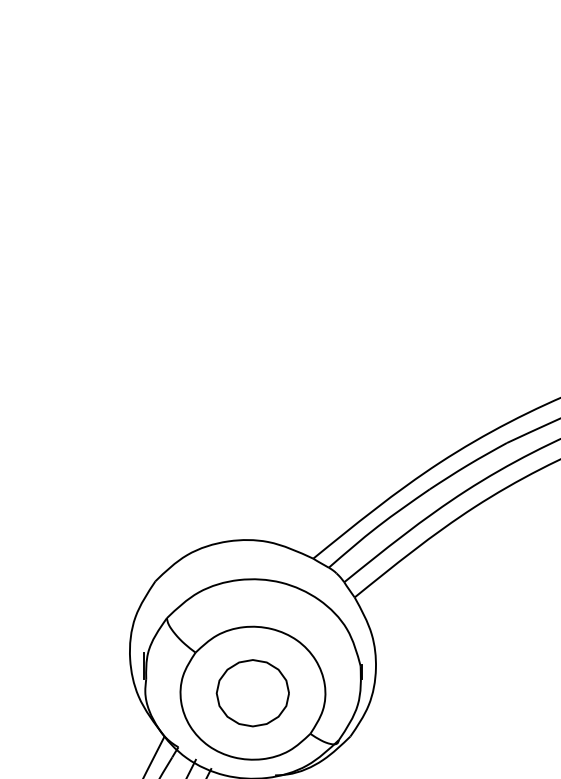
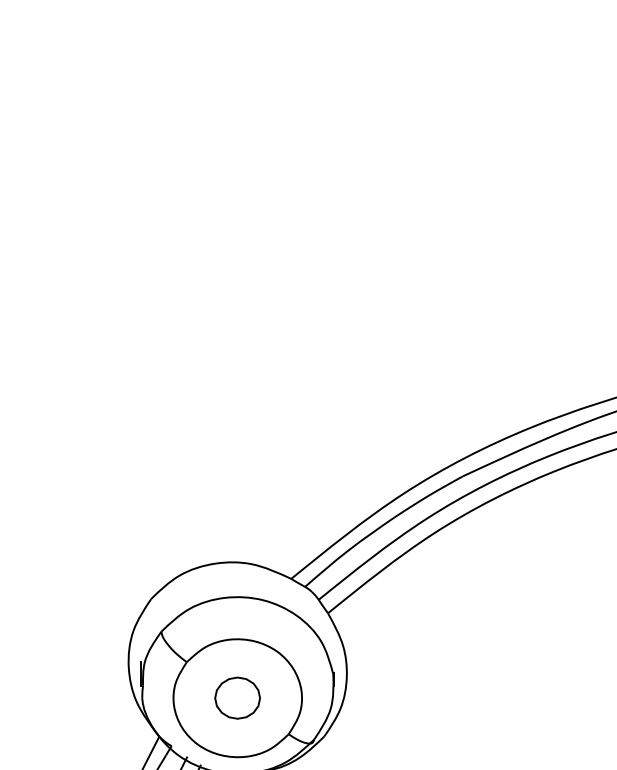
part: (252, 692) -> (237, 697), size x0.7

